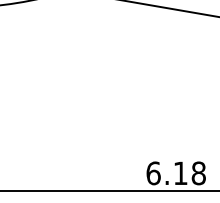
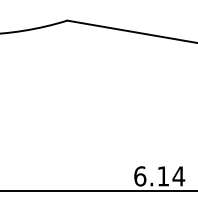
text: (198, 173) -> (178, 176), 6.18 -> 6.14

